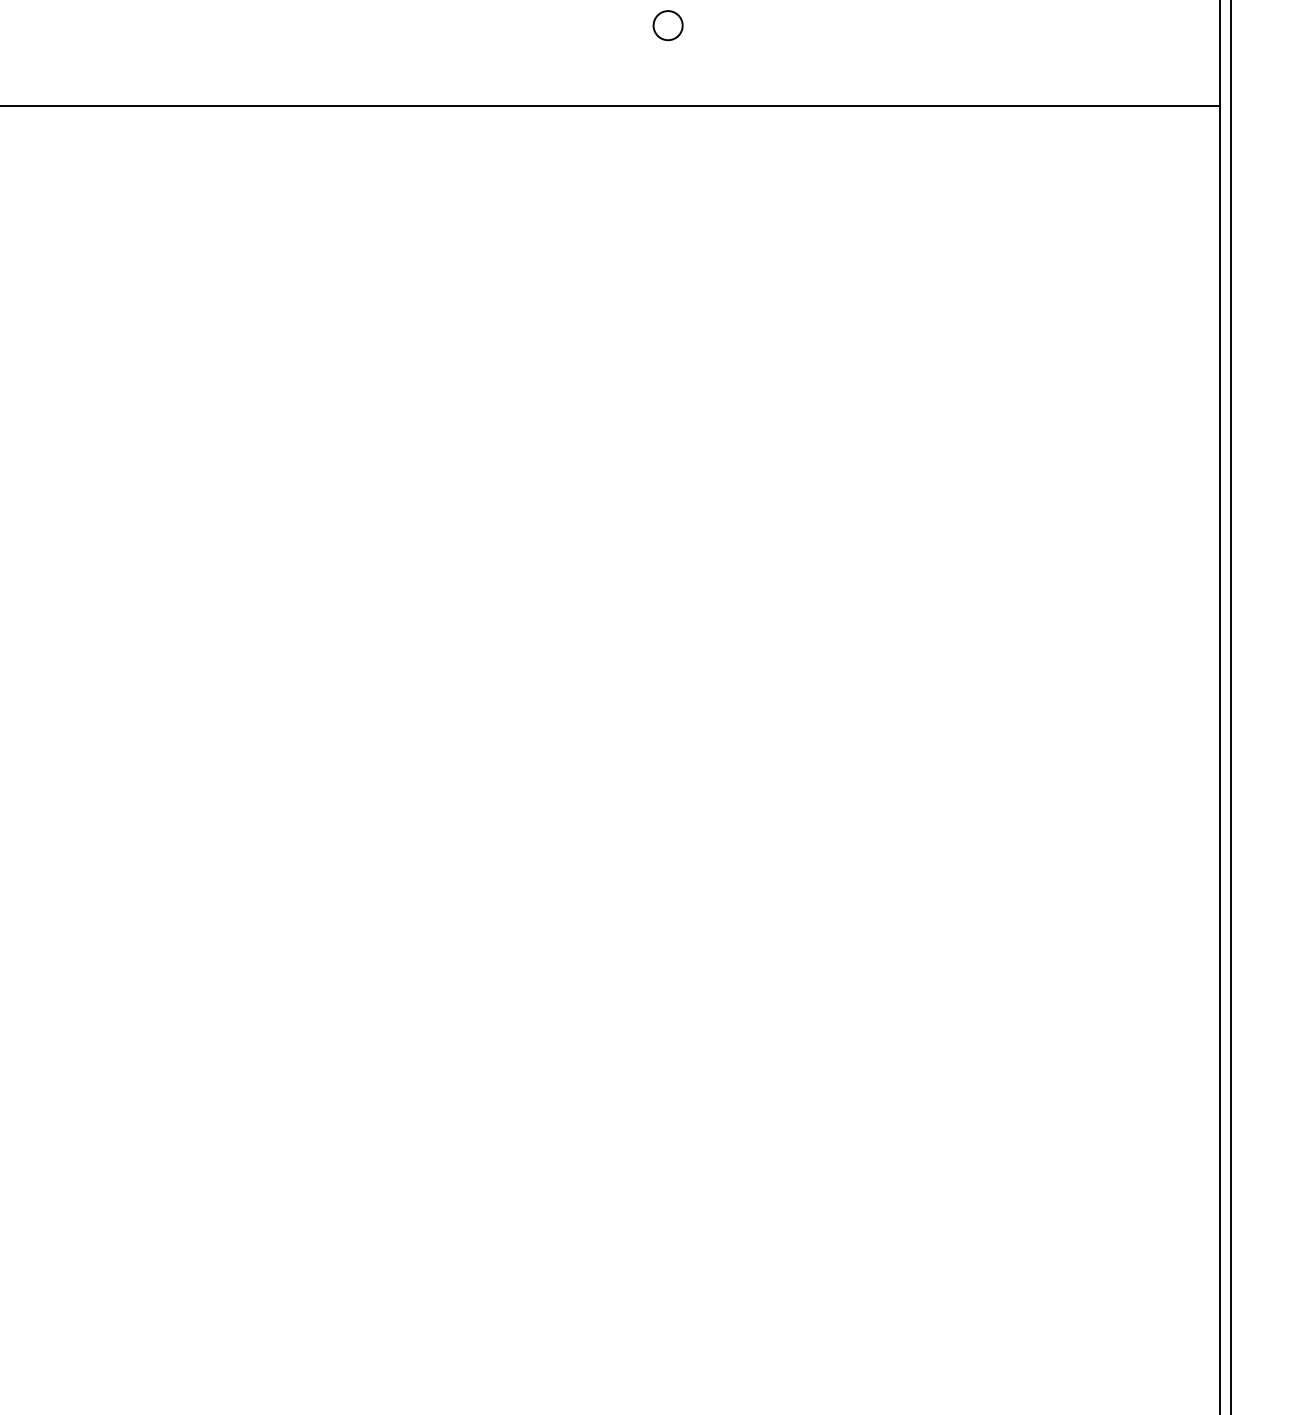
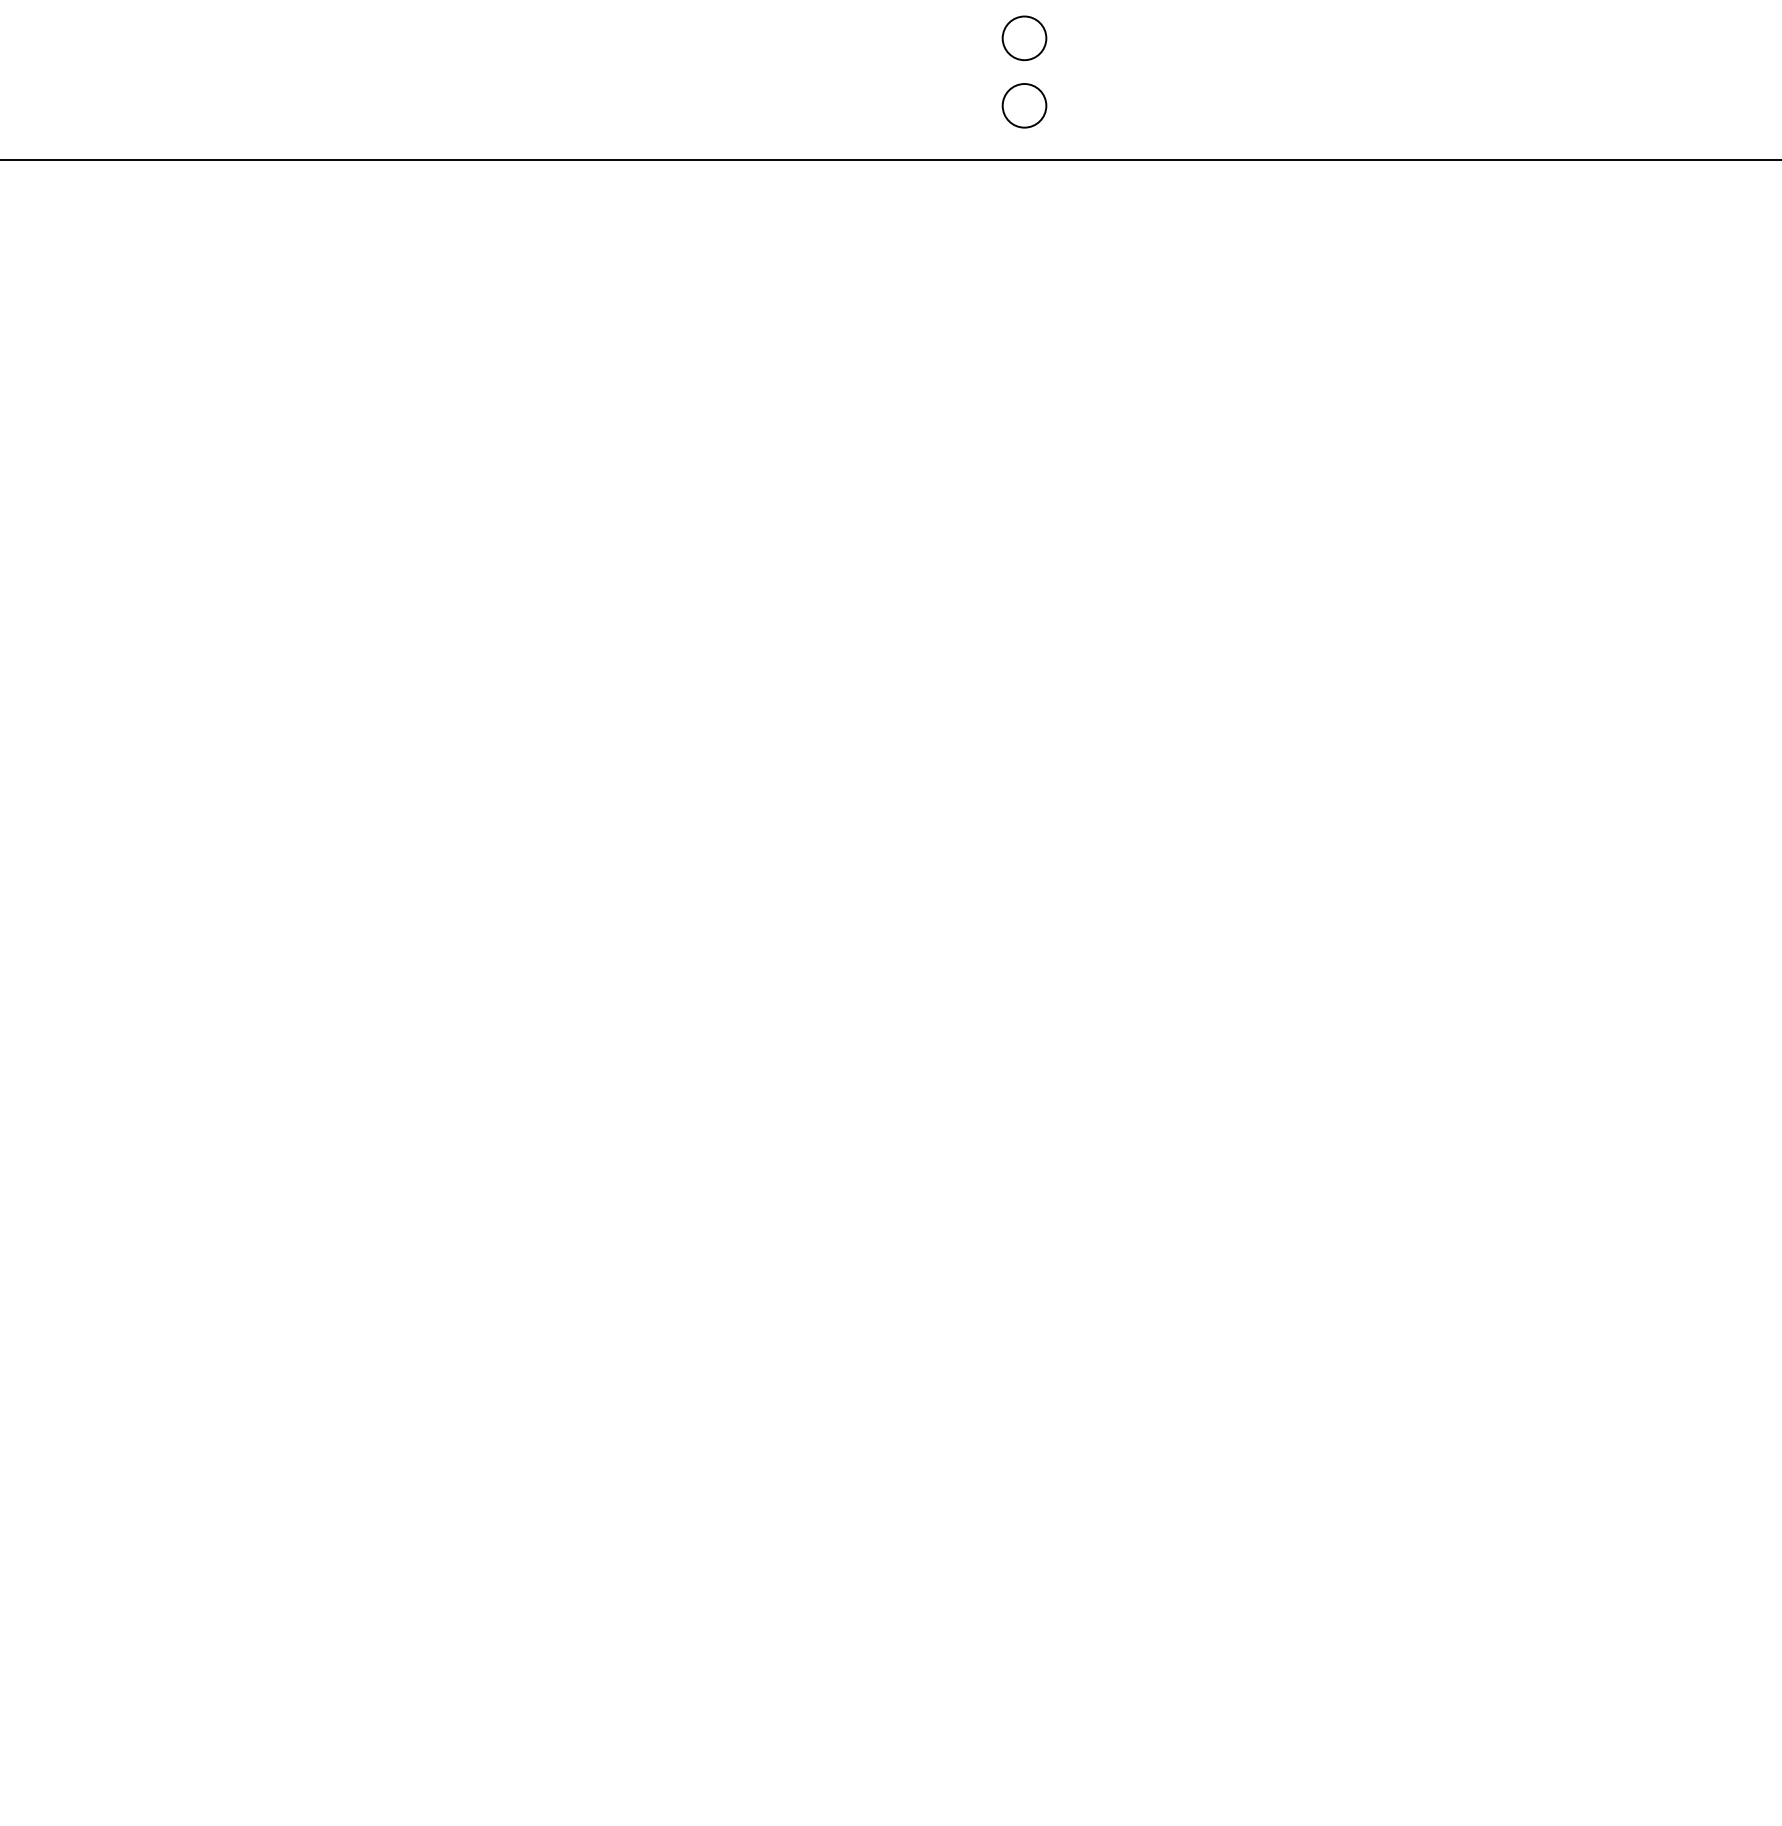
circle: (667, 70) -> (1023, 105), added

